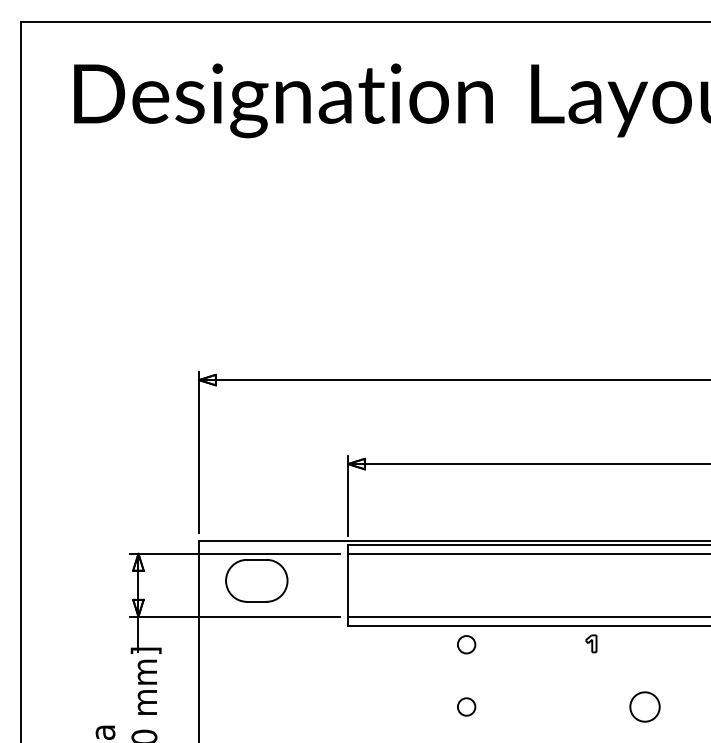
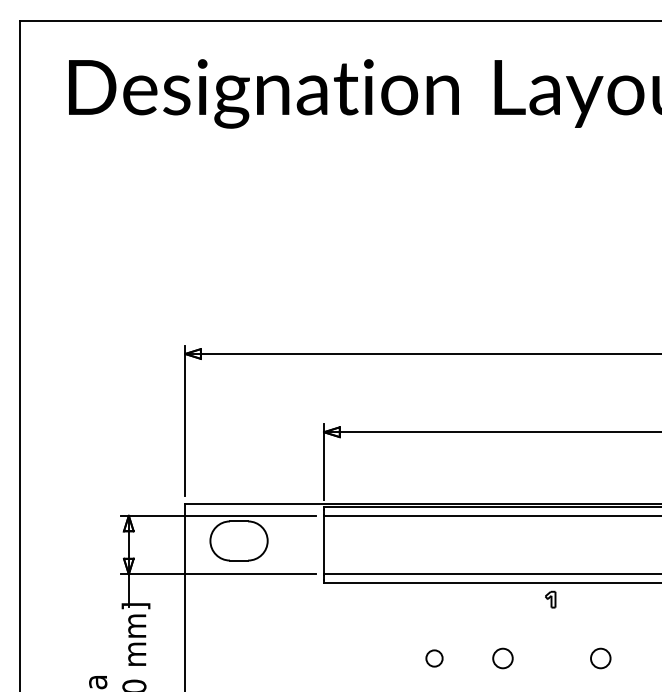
circle: (466, 644) -> (434, 600), removed
circle: (539, 707) -> (502, 658), added
circle: (644, 707) -> (600, 658), size x0.71

